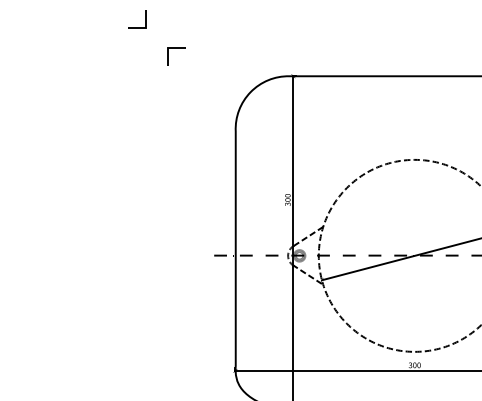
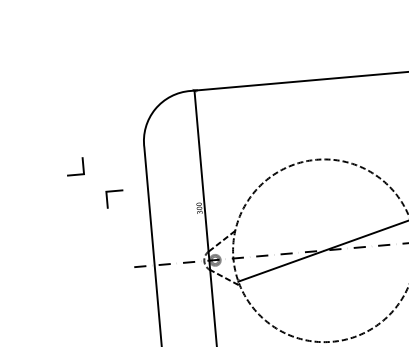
part: (146, 28) -> (84, 174), moved

